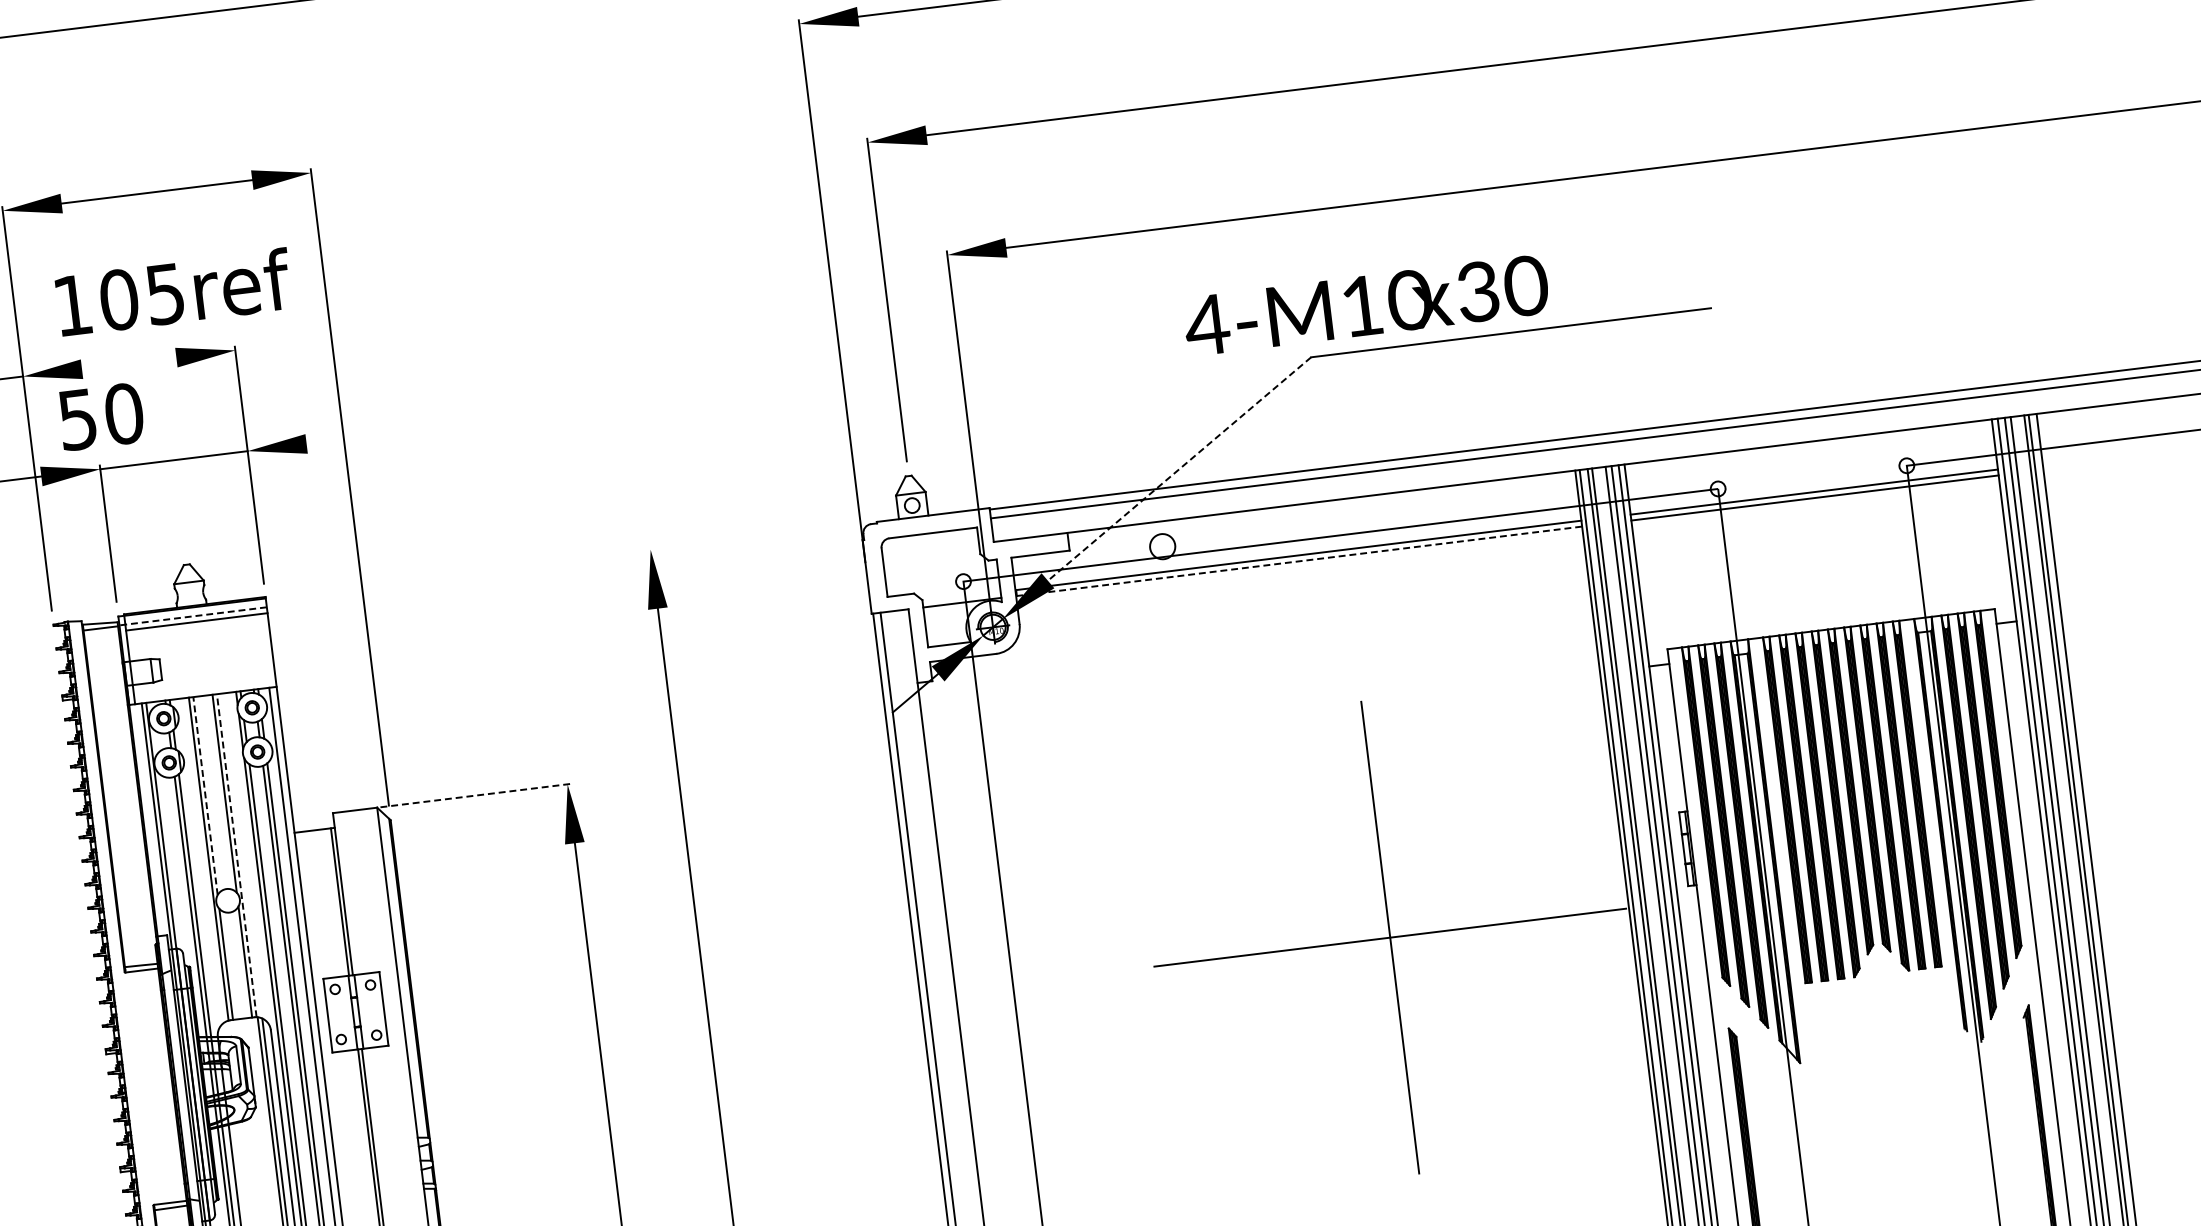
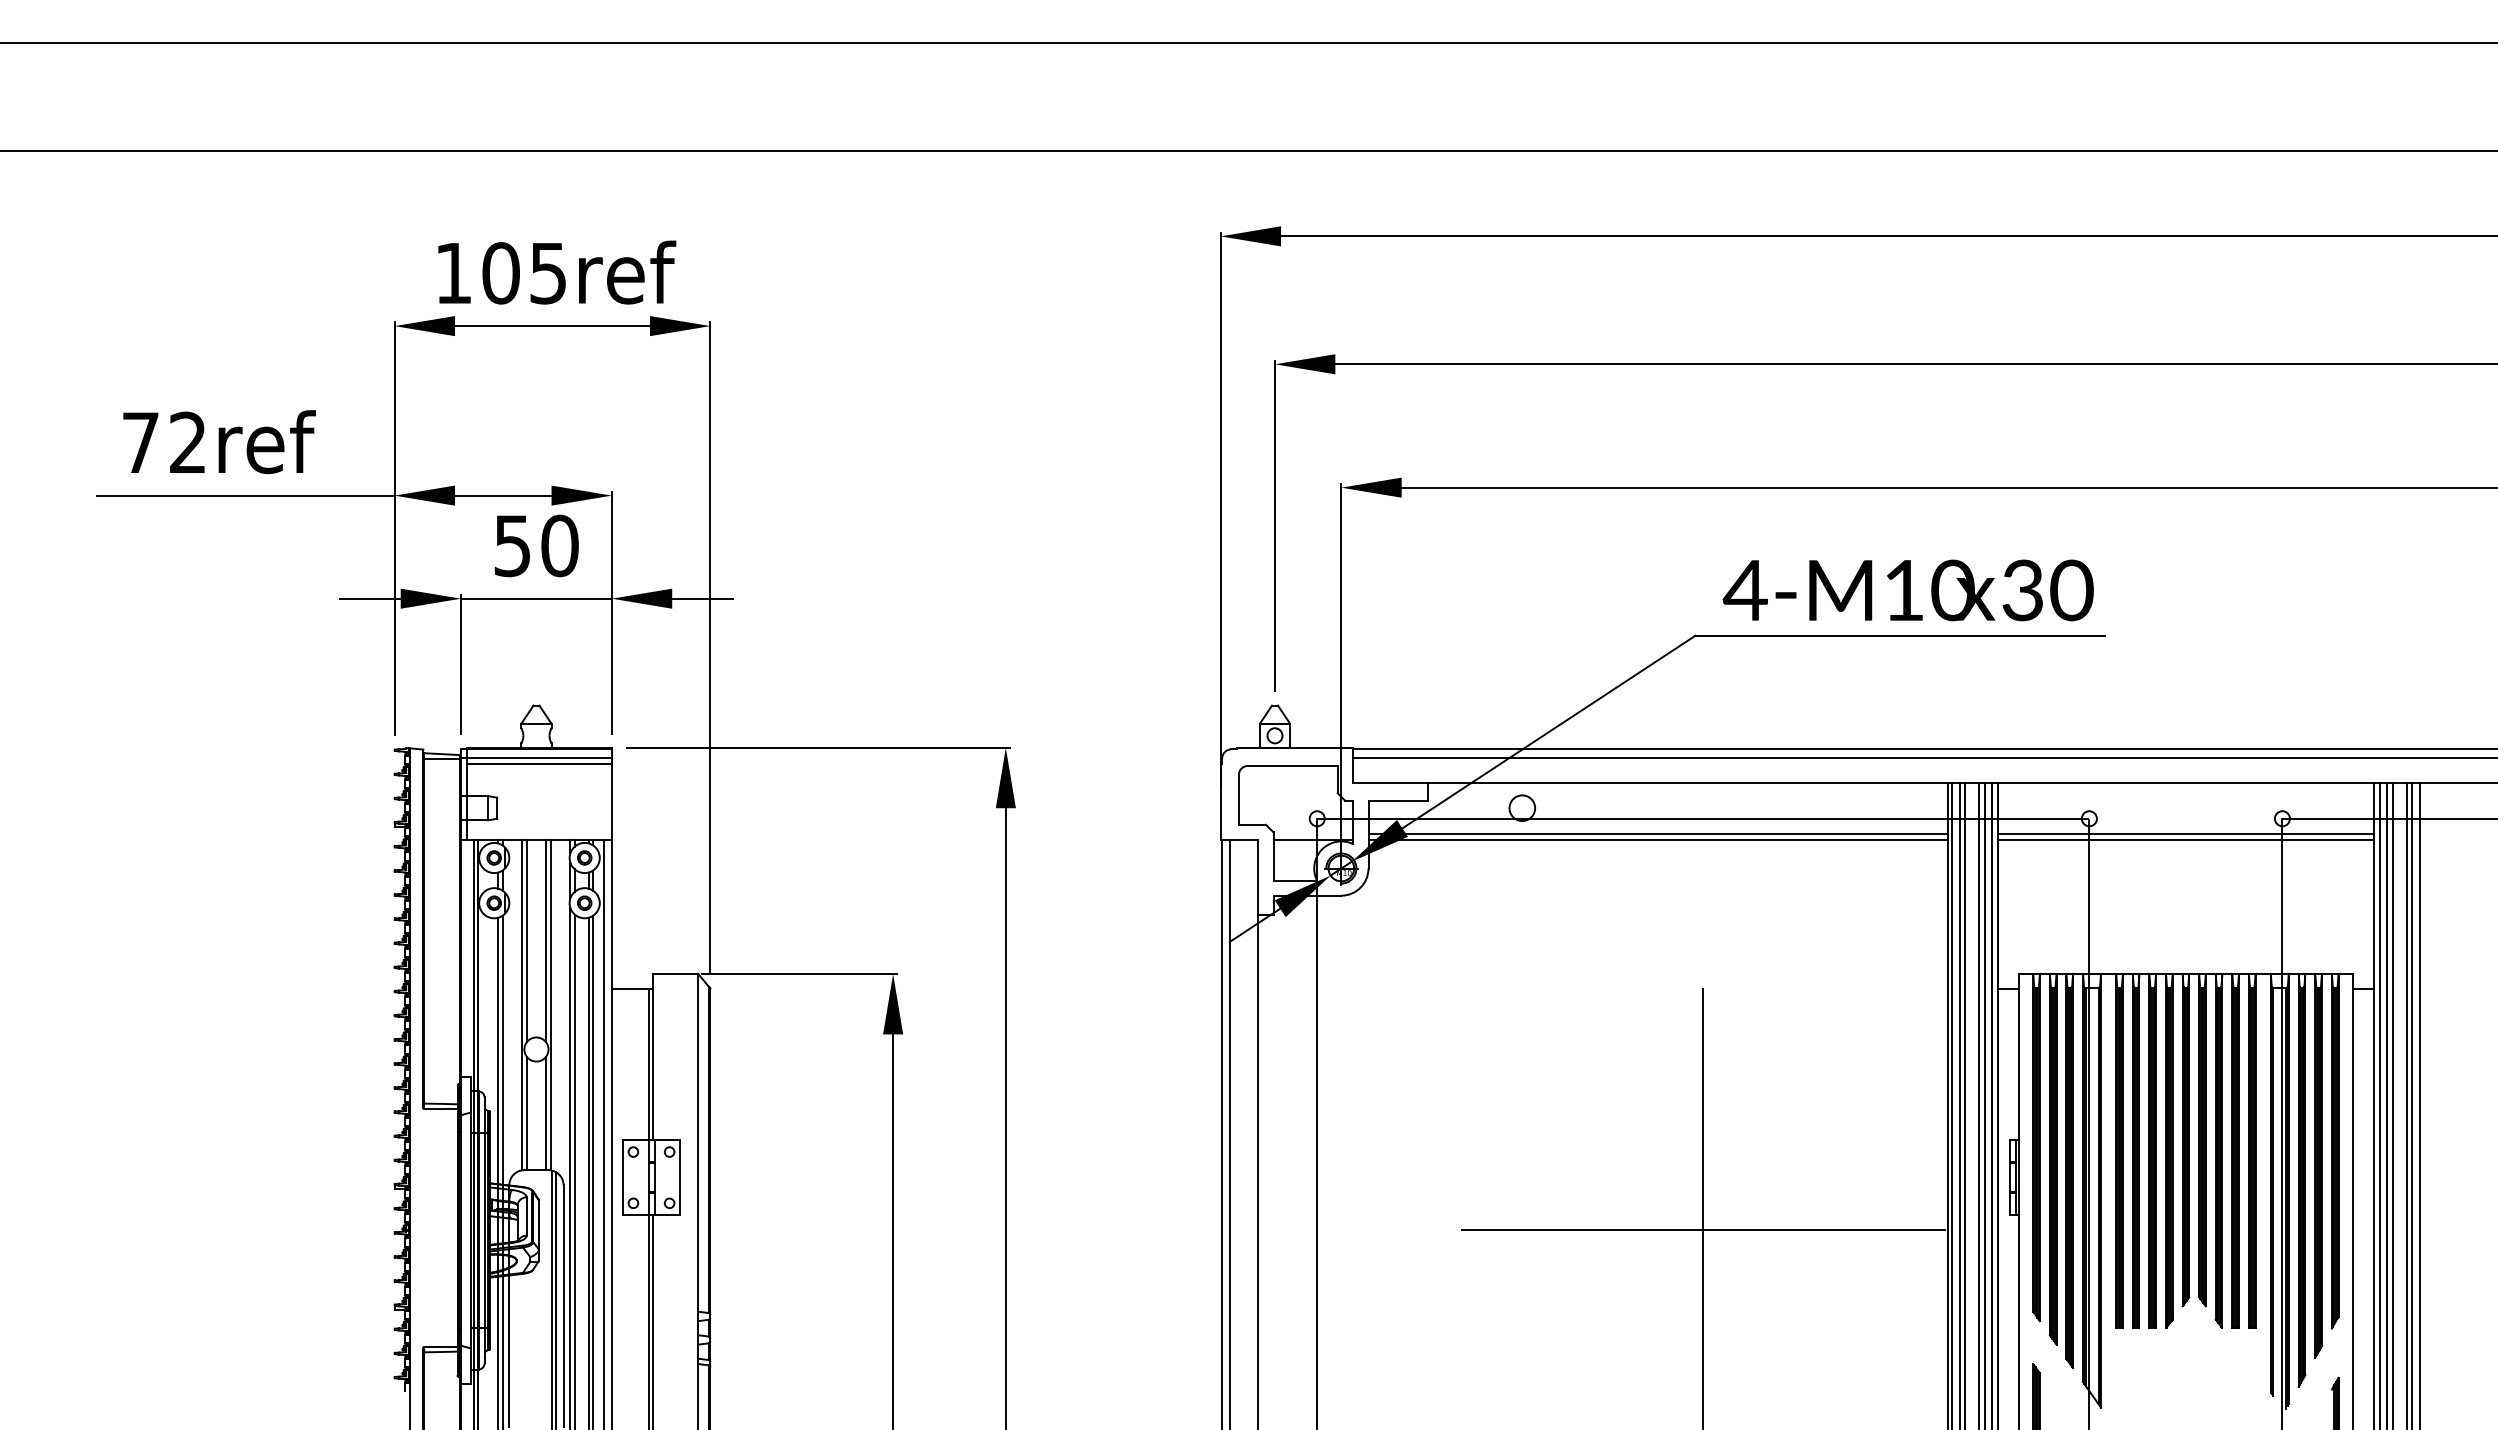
text: (174, 292) -> (557, 272), moved
text: (1365, 305) -> (1907, 590), moved
line: (129, 363) -> (503, 495), added
text: (101, 416) -> (536, 545), moved
line: (336, 440) -> (702, 598), added
line: (1179, 469) -> (1548, 732), dashed -> solid
line: (1299, 560) -> (1658, 839), dashed -> solid
line: (466, 571) -> (817, 747), added
line: (192, 616) -> (535, 758), dashed -> solid
line: (205, 795) -> (526, 940), dashed -> solid
line: (476, 795) -> (799, 974), dashed -> solid
line: (236, 855) -> (550, 1004), dashed -> solid

